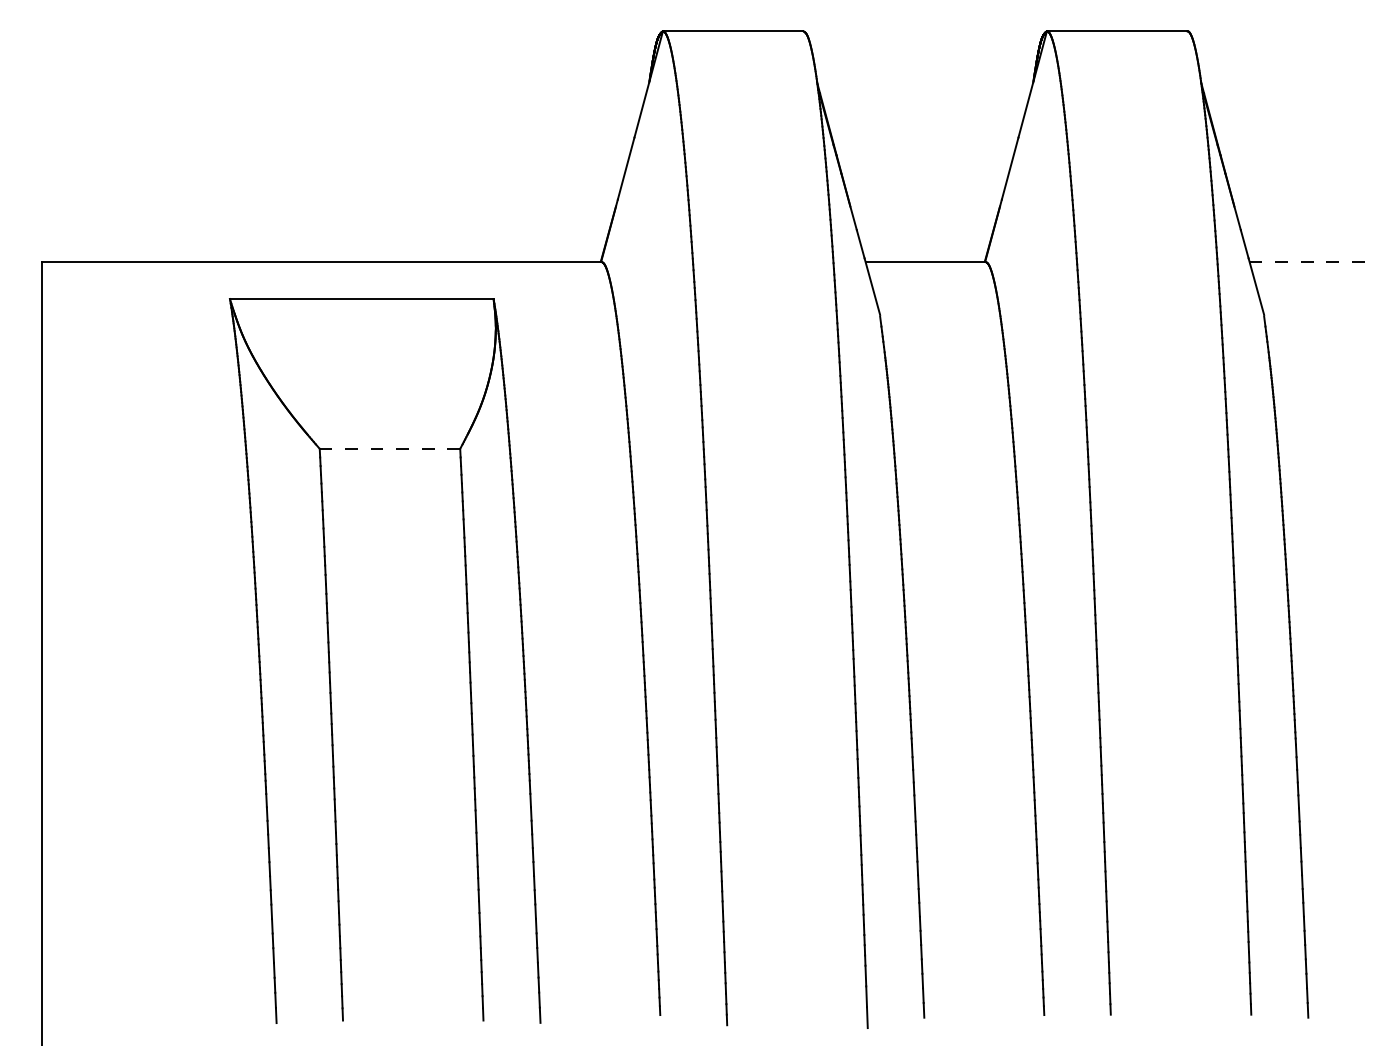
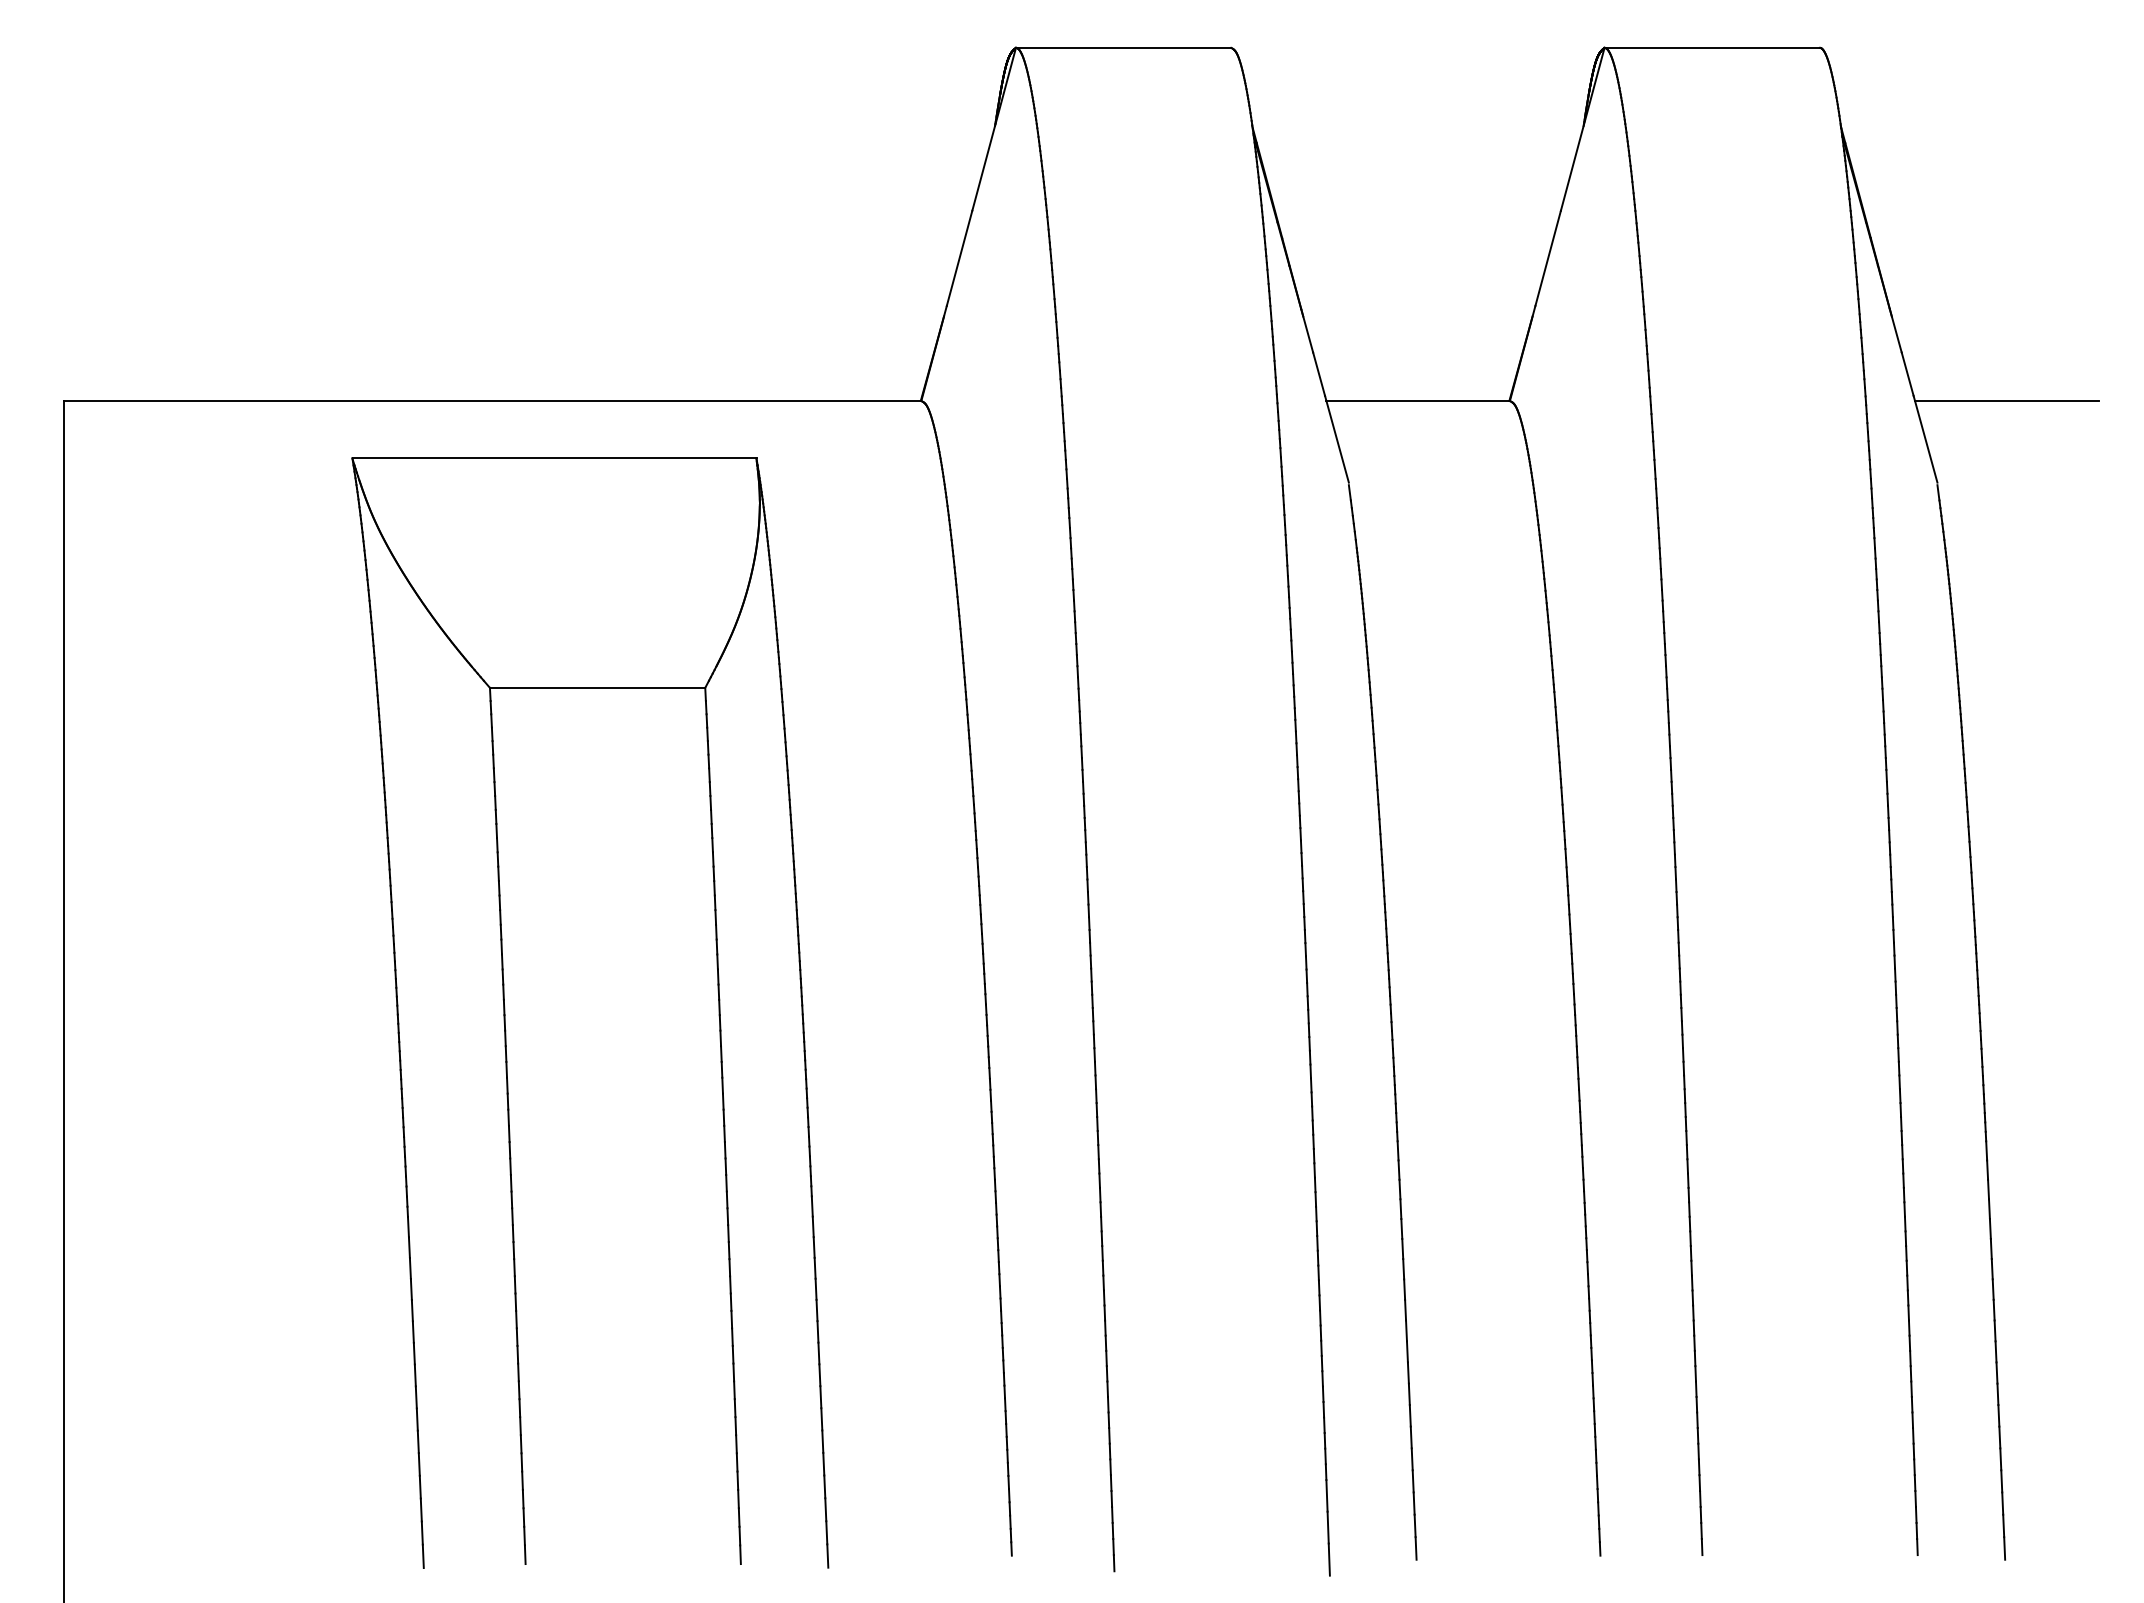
line: (1309, 261) -> (2006, 400), dashed -> solid
line: (389, 448) -> (596, 687), dashed -> solid

